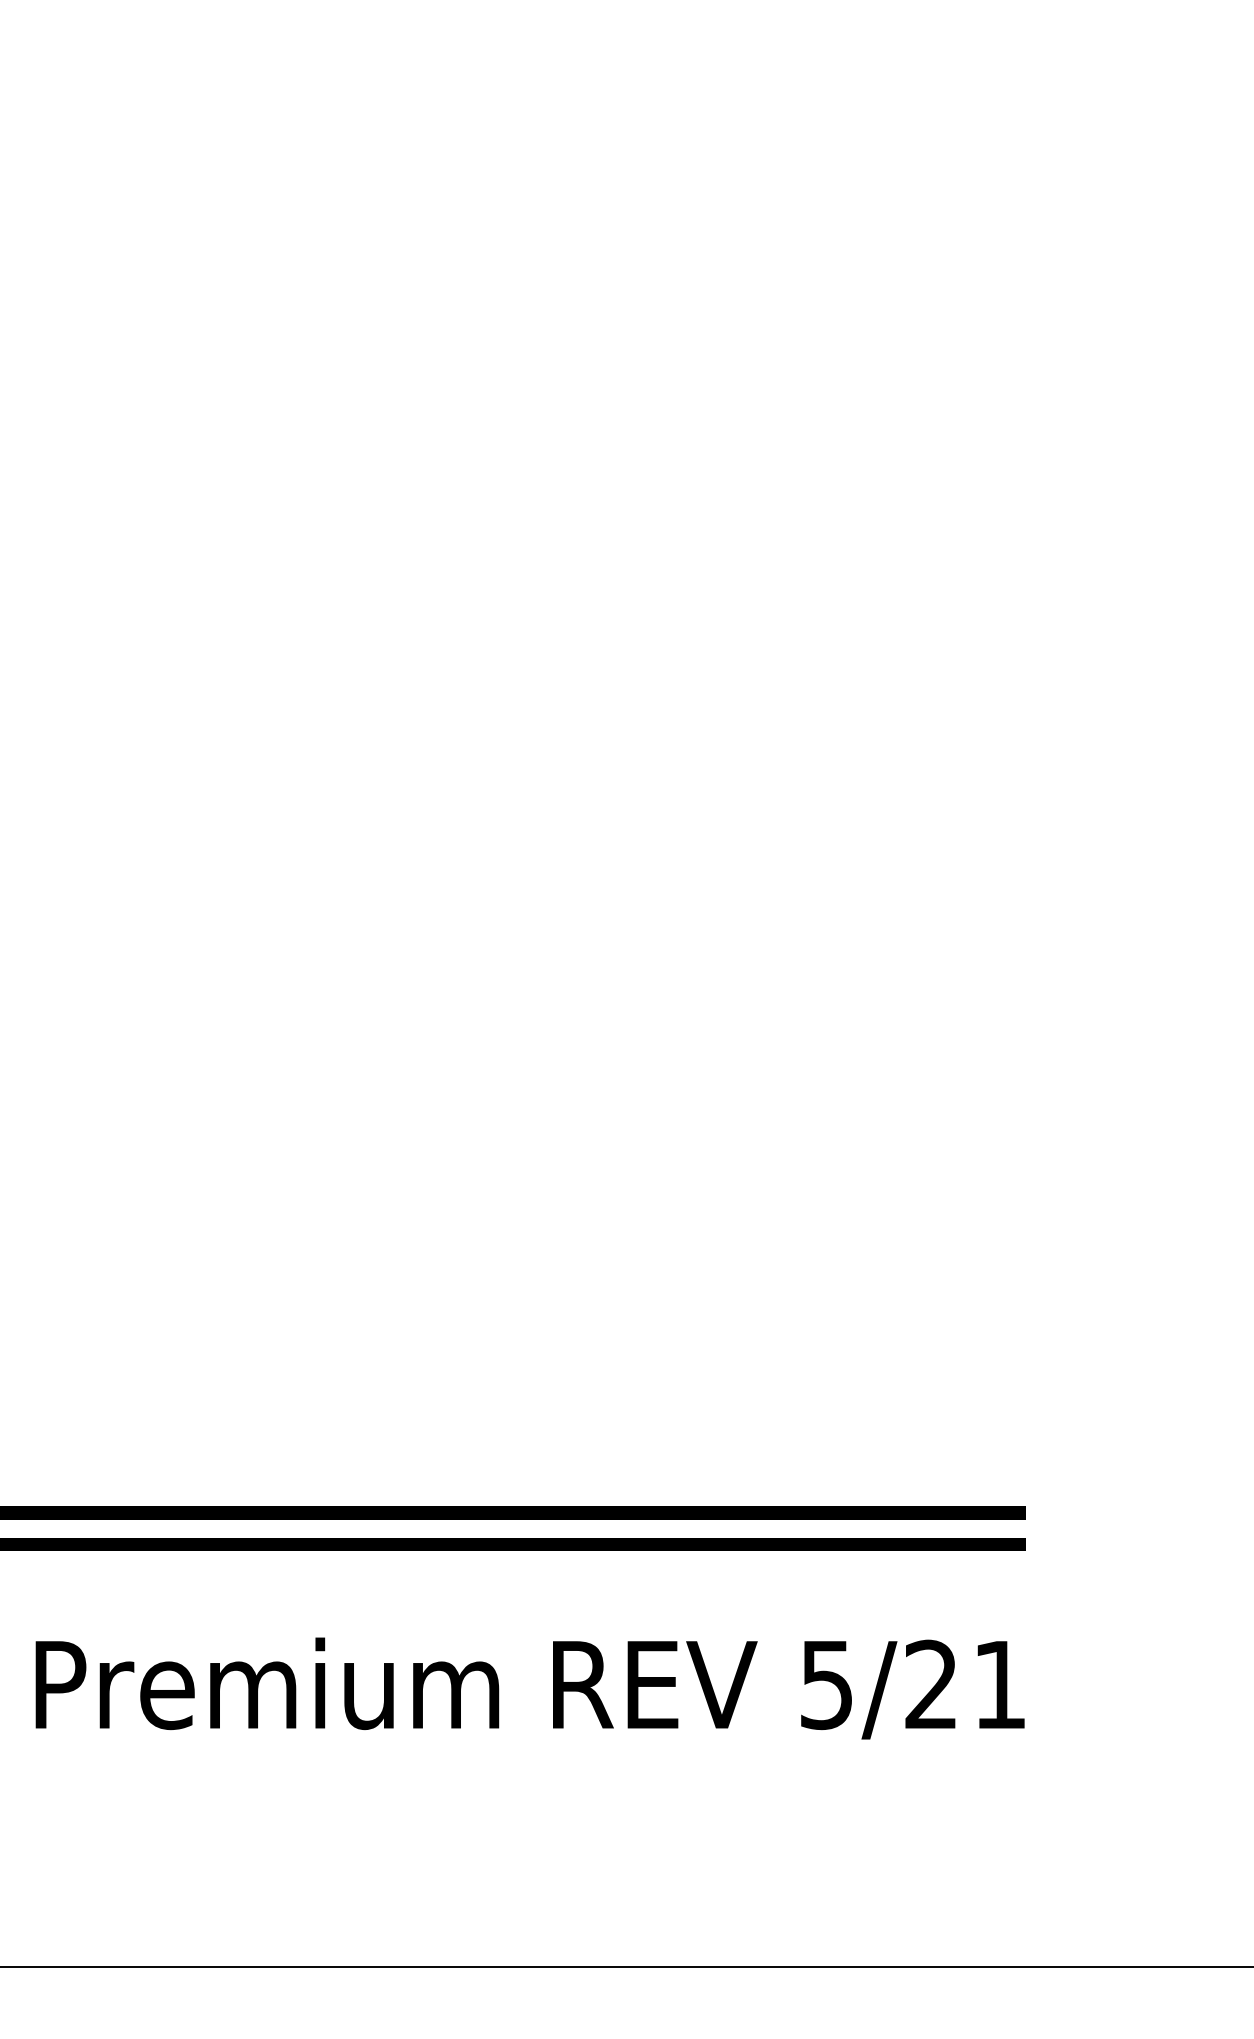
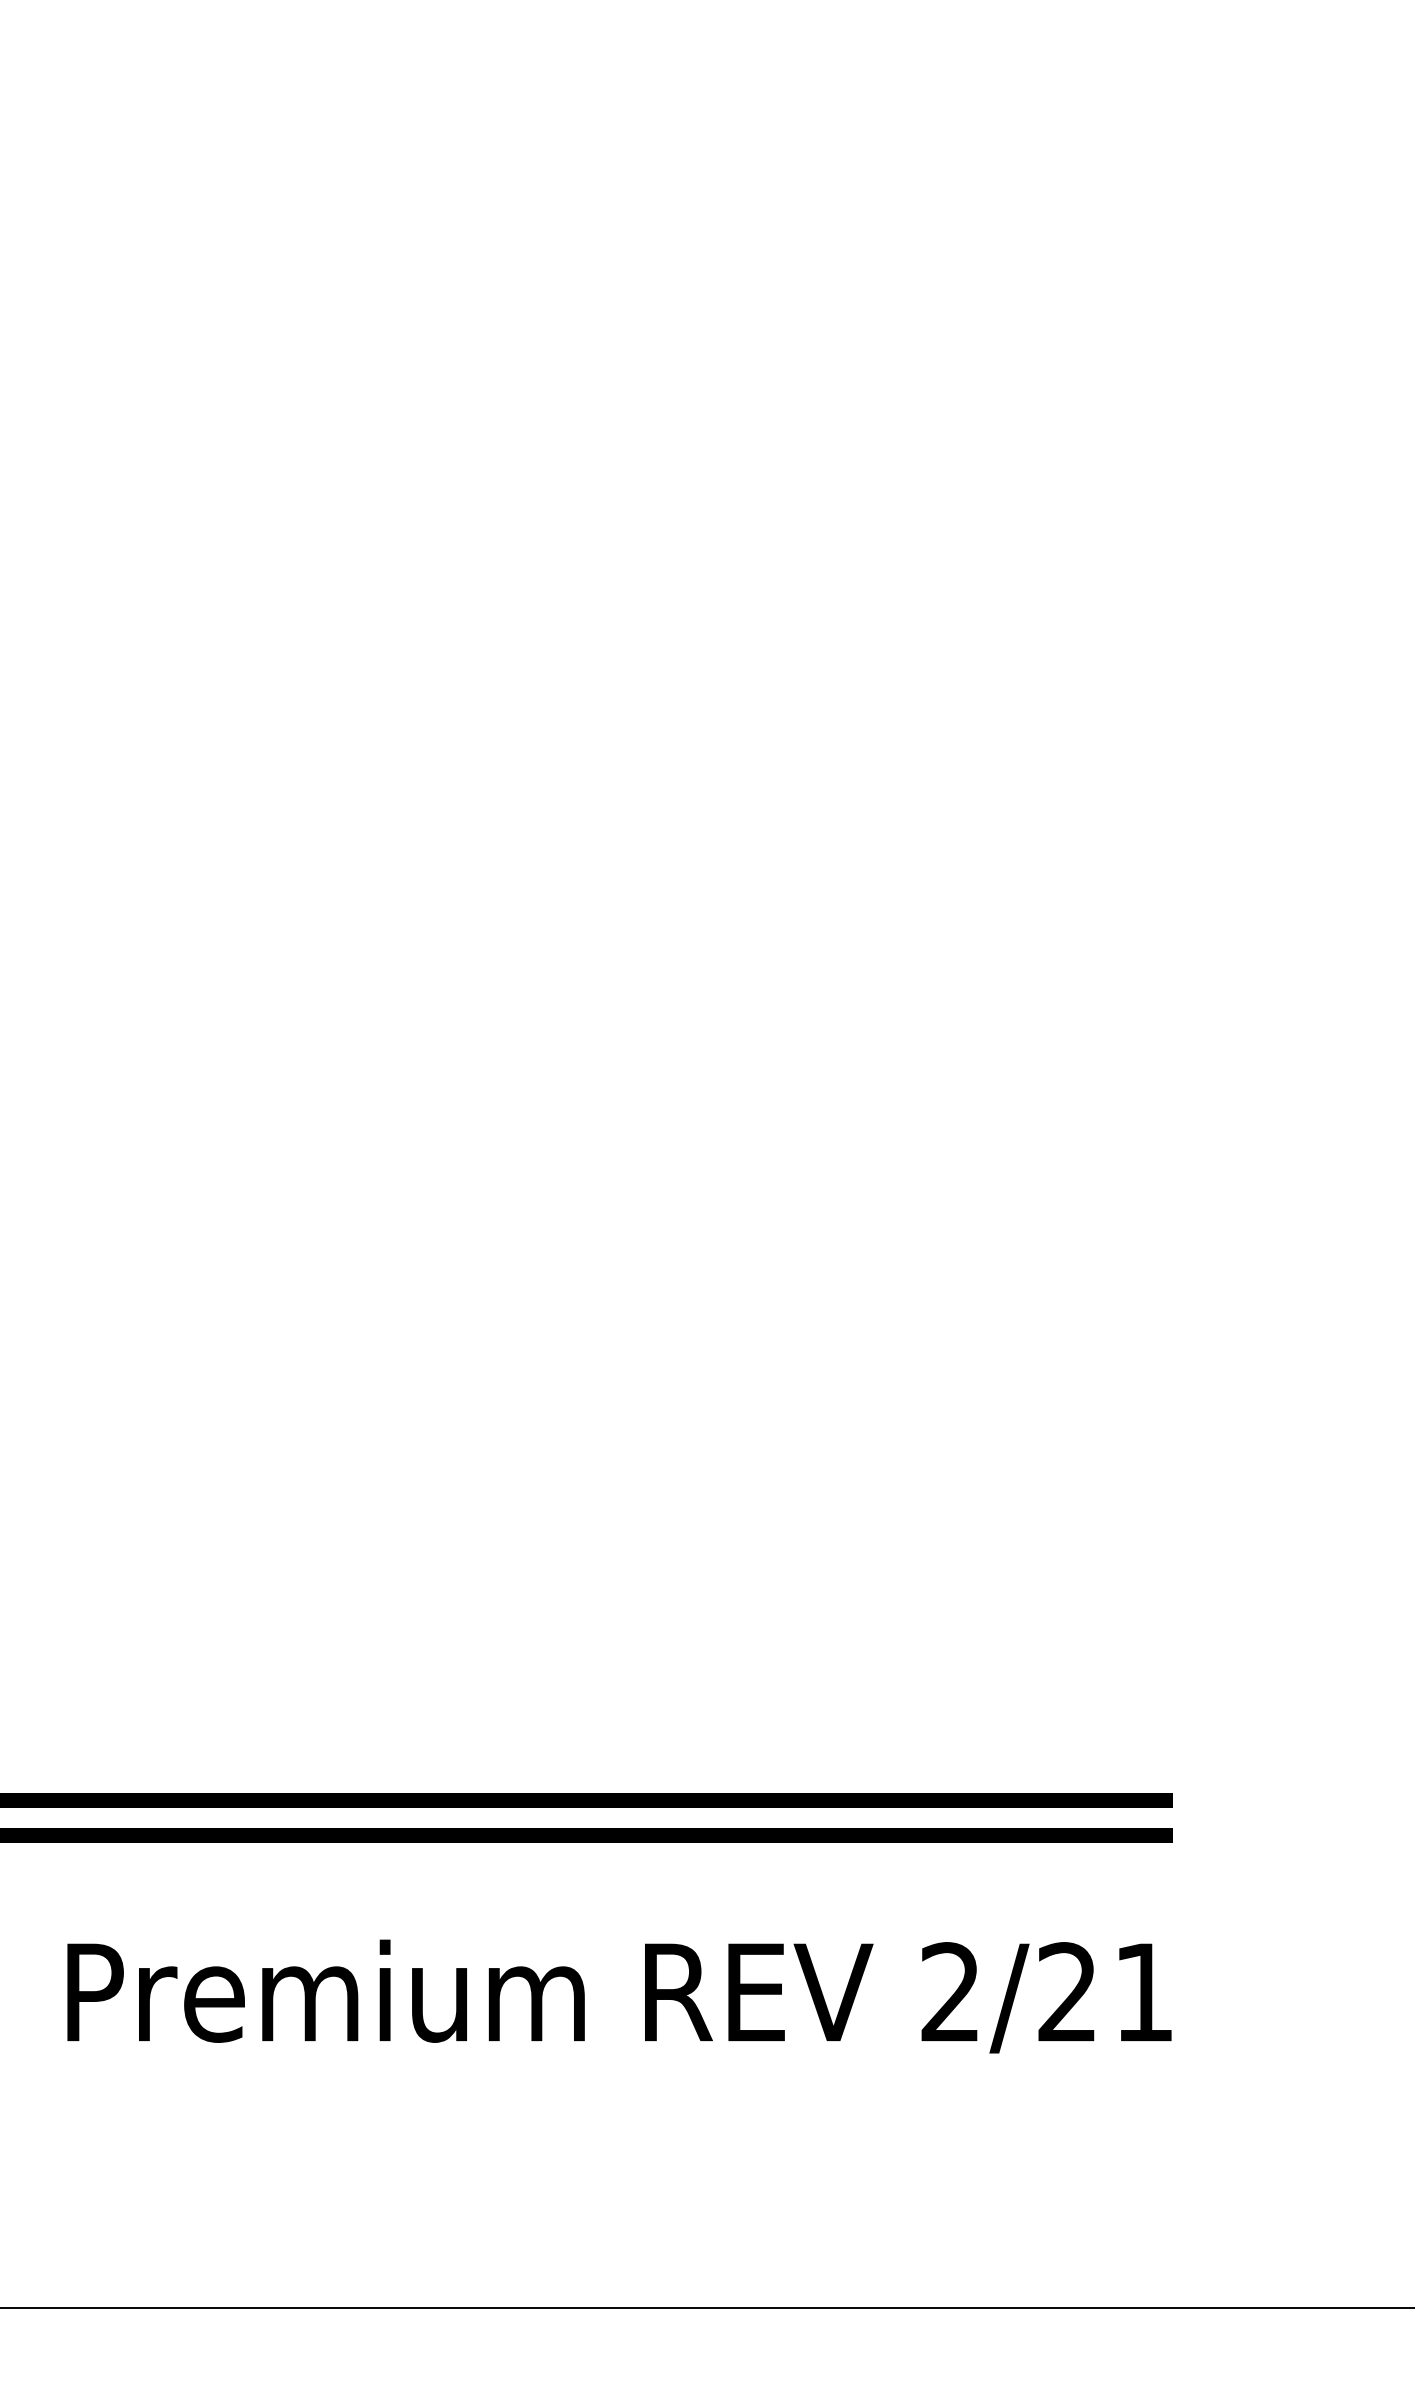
text: (825, 1684) -> (949, 1992), 5/21 -> 2/21

